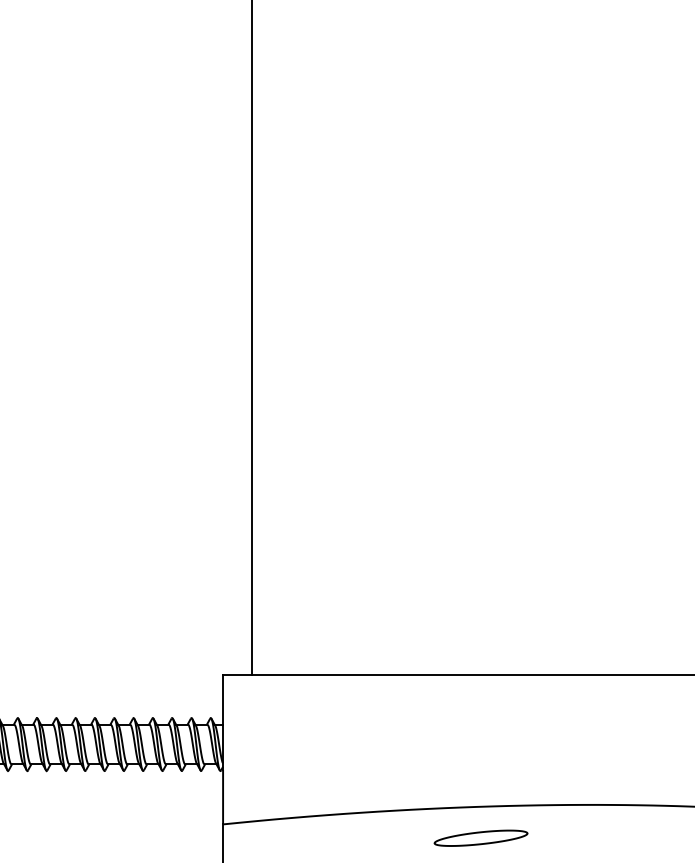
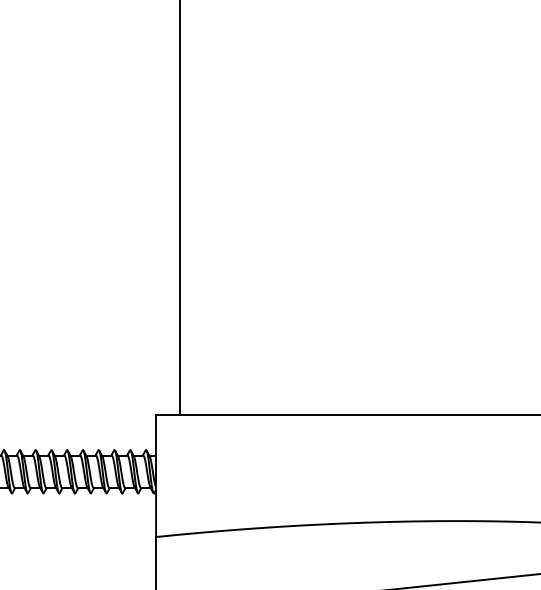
part: (480, 837) -> (366, 547), removed

